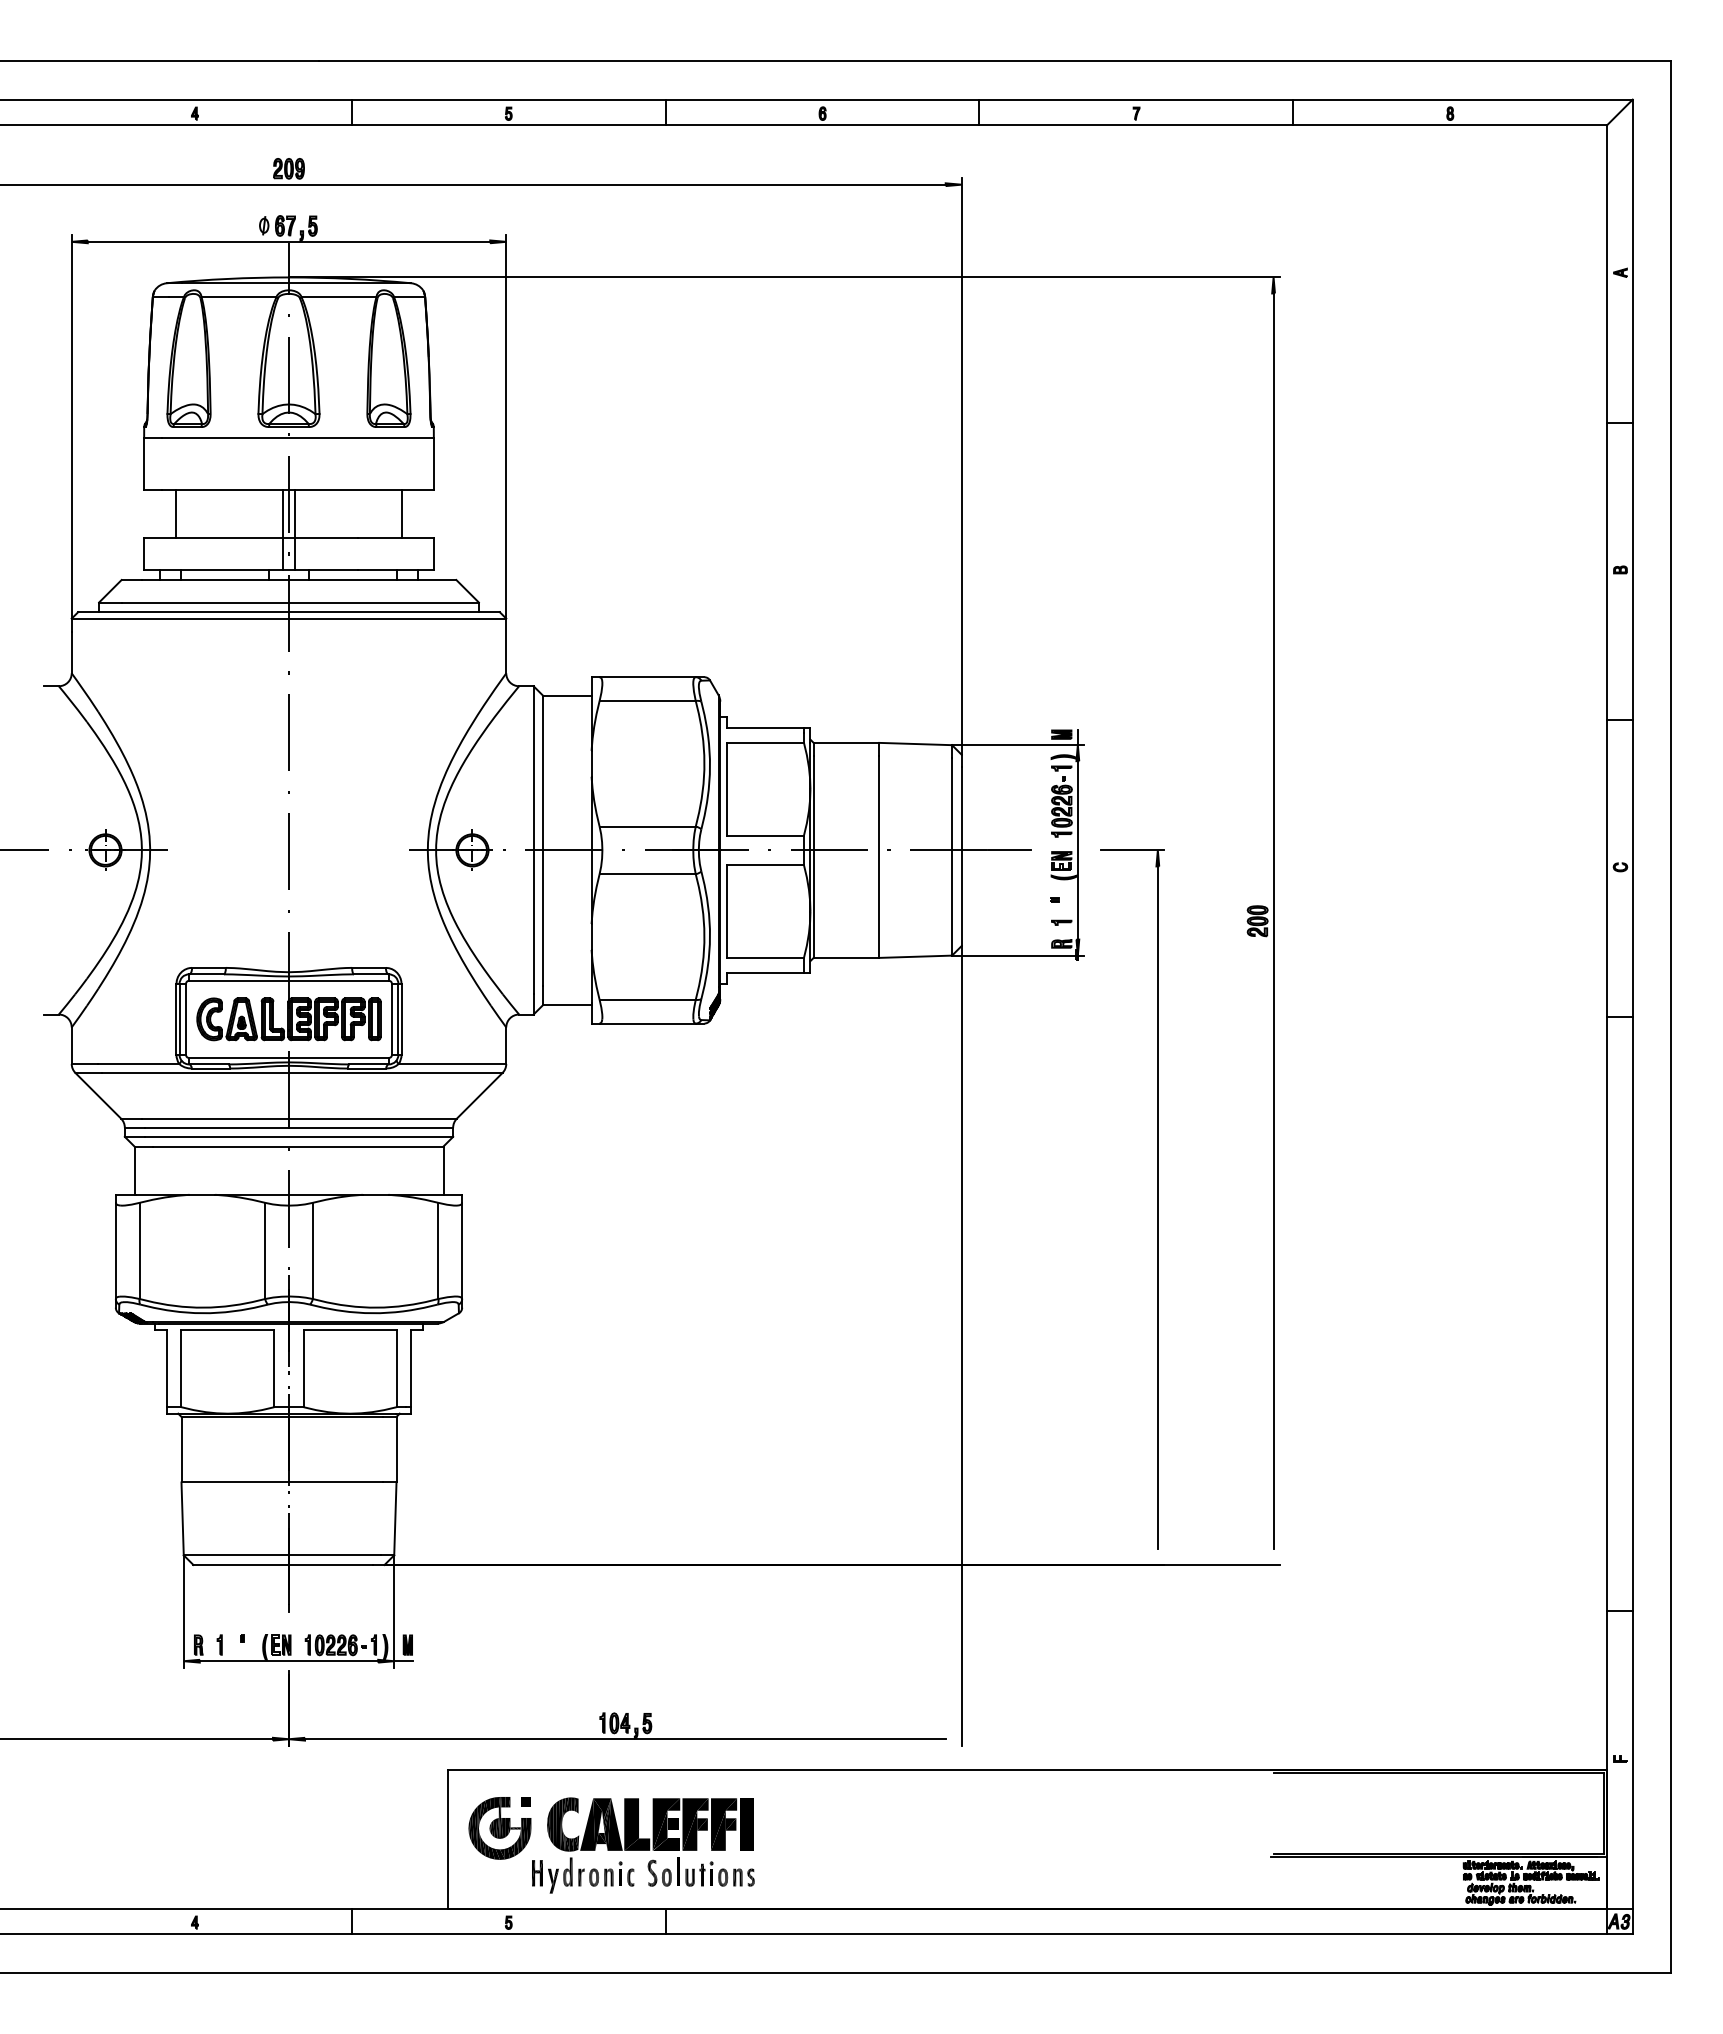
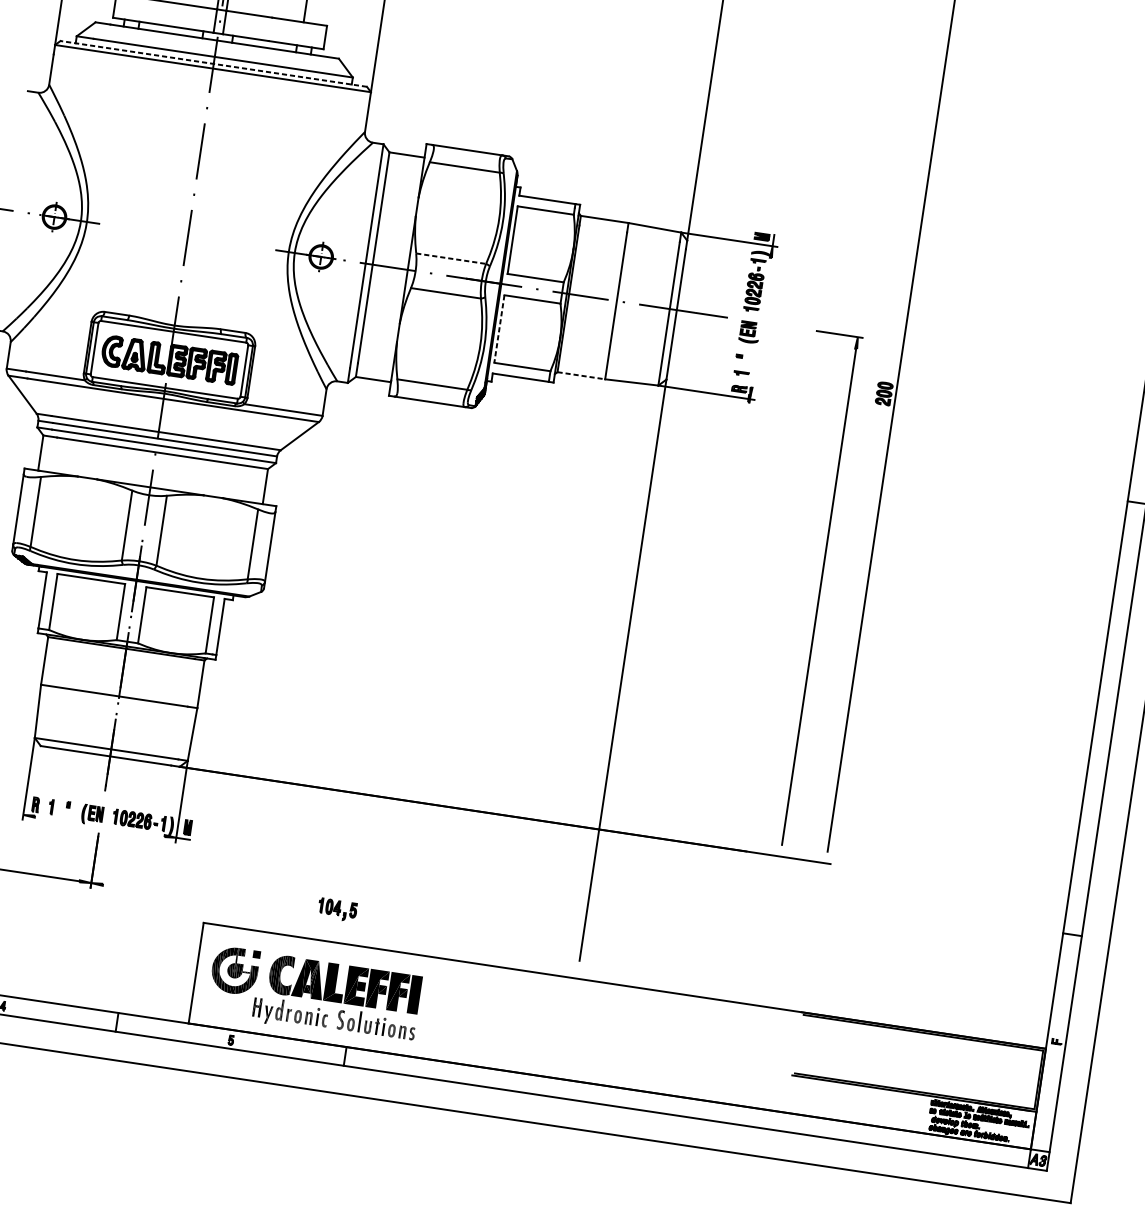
line: (289, 612) -> (214, 64), solid -> dashed
line: (648, 826) -> (451, 258), solid -> dashed
line: (1077, 850) -> (760, 322), removed
line: (726, 912) -> (499, 329), solid -> dashed
line: (846, 957) -> (581, 375), solid -> dashed
part: (1157, 1199) -> (819, 590), moved
line: (288, 1661) -> (99, 826), removed
line: (625, 1739) -> (335, 919), removed

